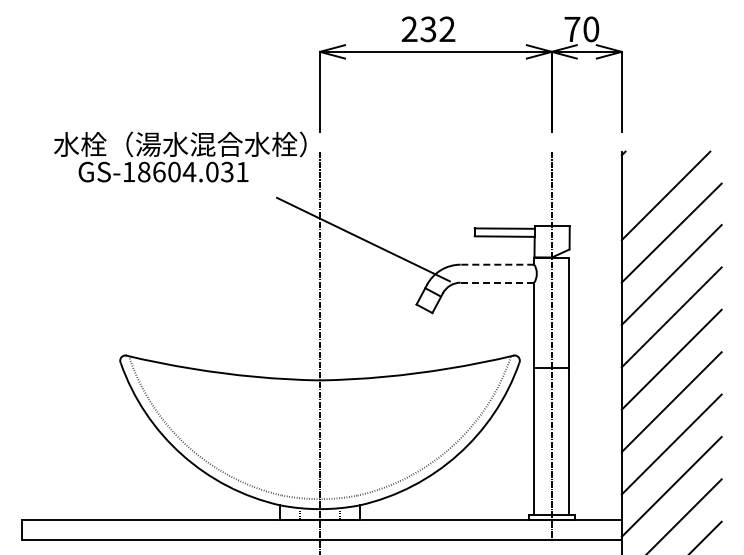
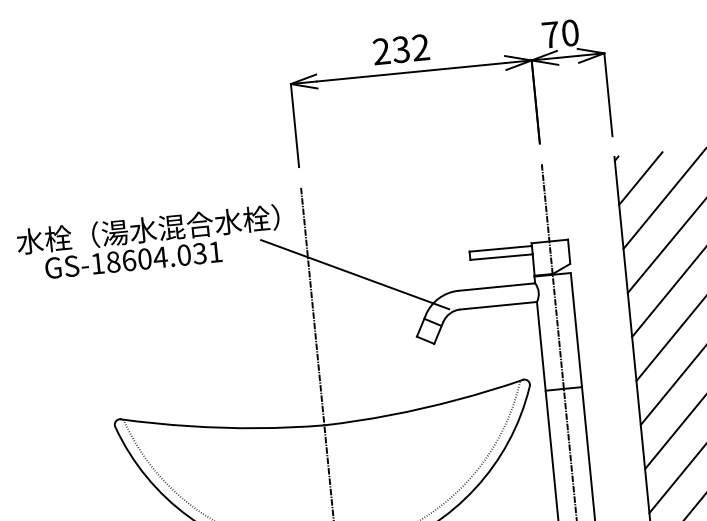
text: (180, 156) -> (149, 242), moved
line: (644, 174) -> (640, 178), added
line: (497, 264) -> (496, 286), dashed -> solid
line: (497, 282) -> (498, 305), dashed -> solid

